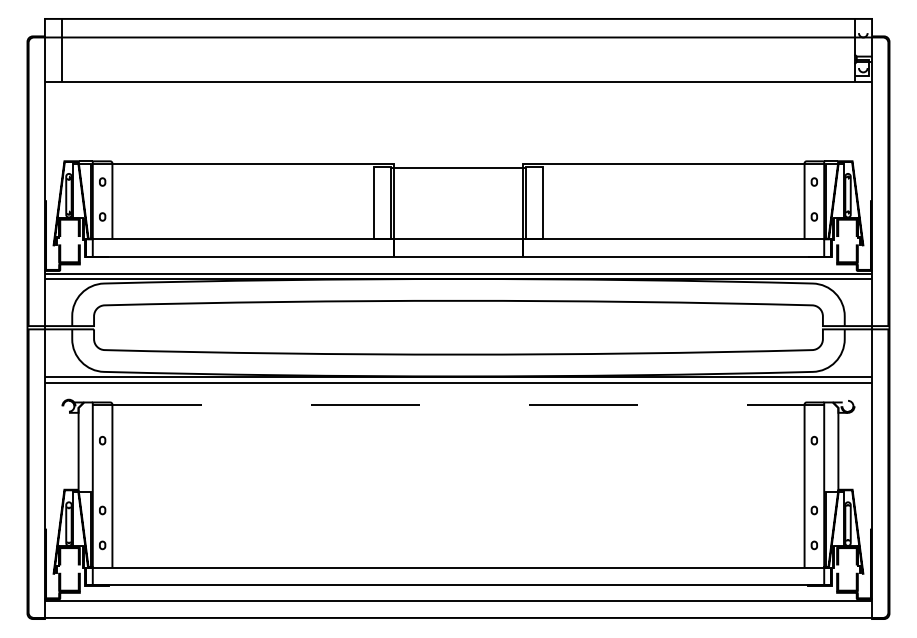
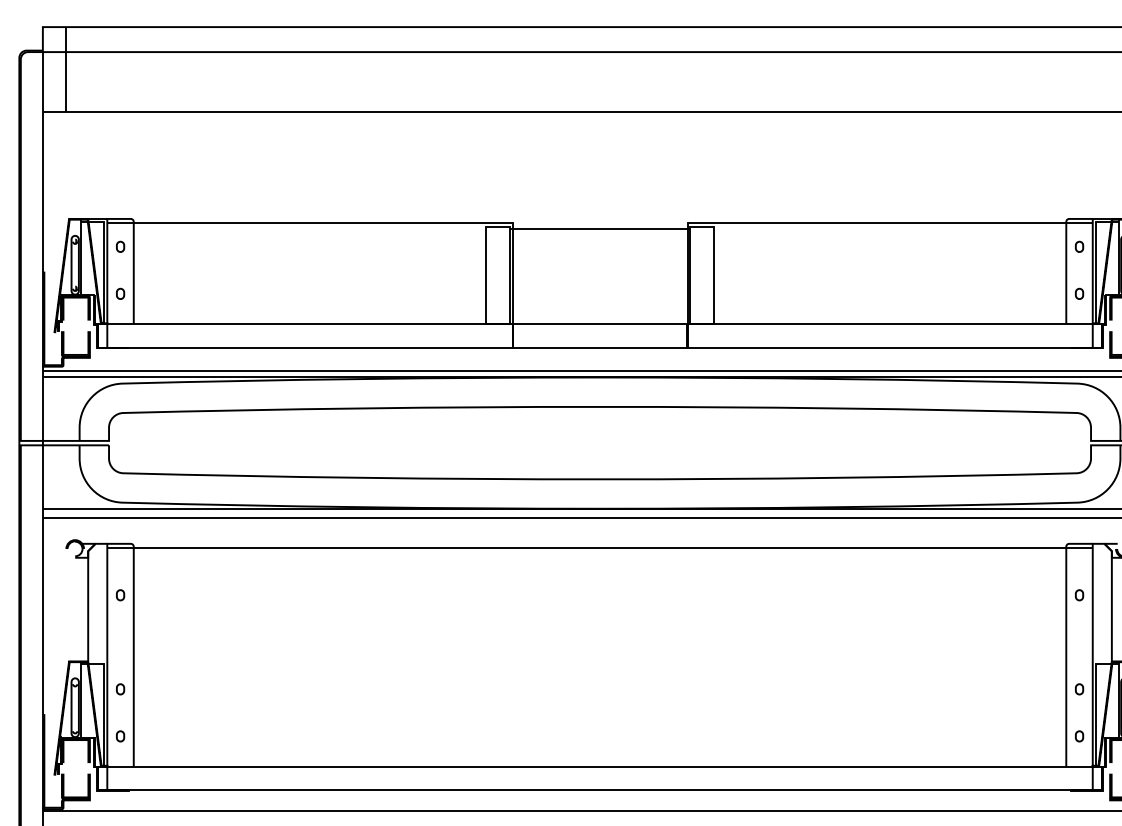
line: (458, 405) -> (600, 547), dashed -> solid

